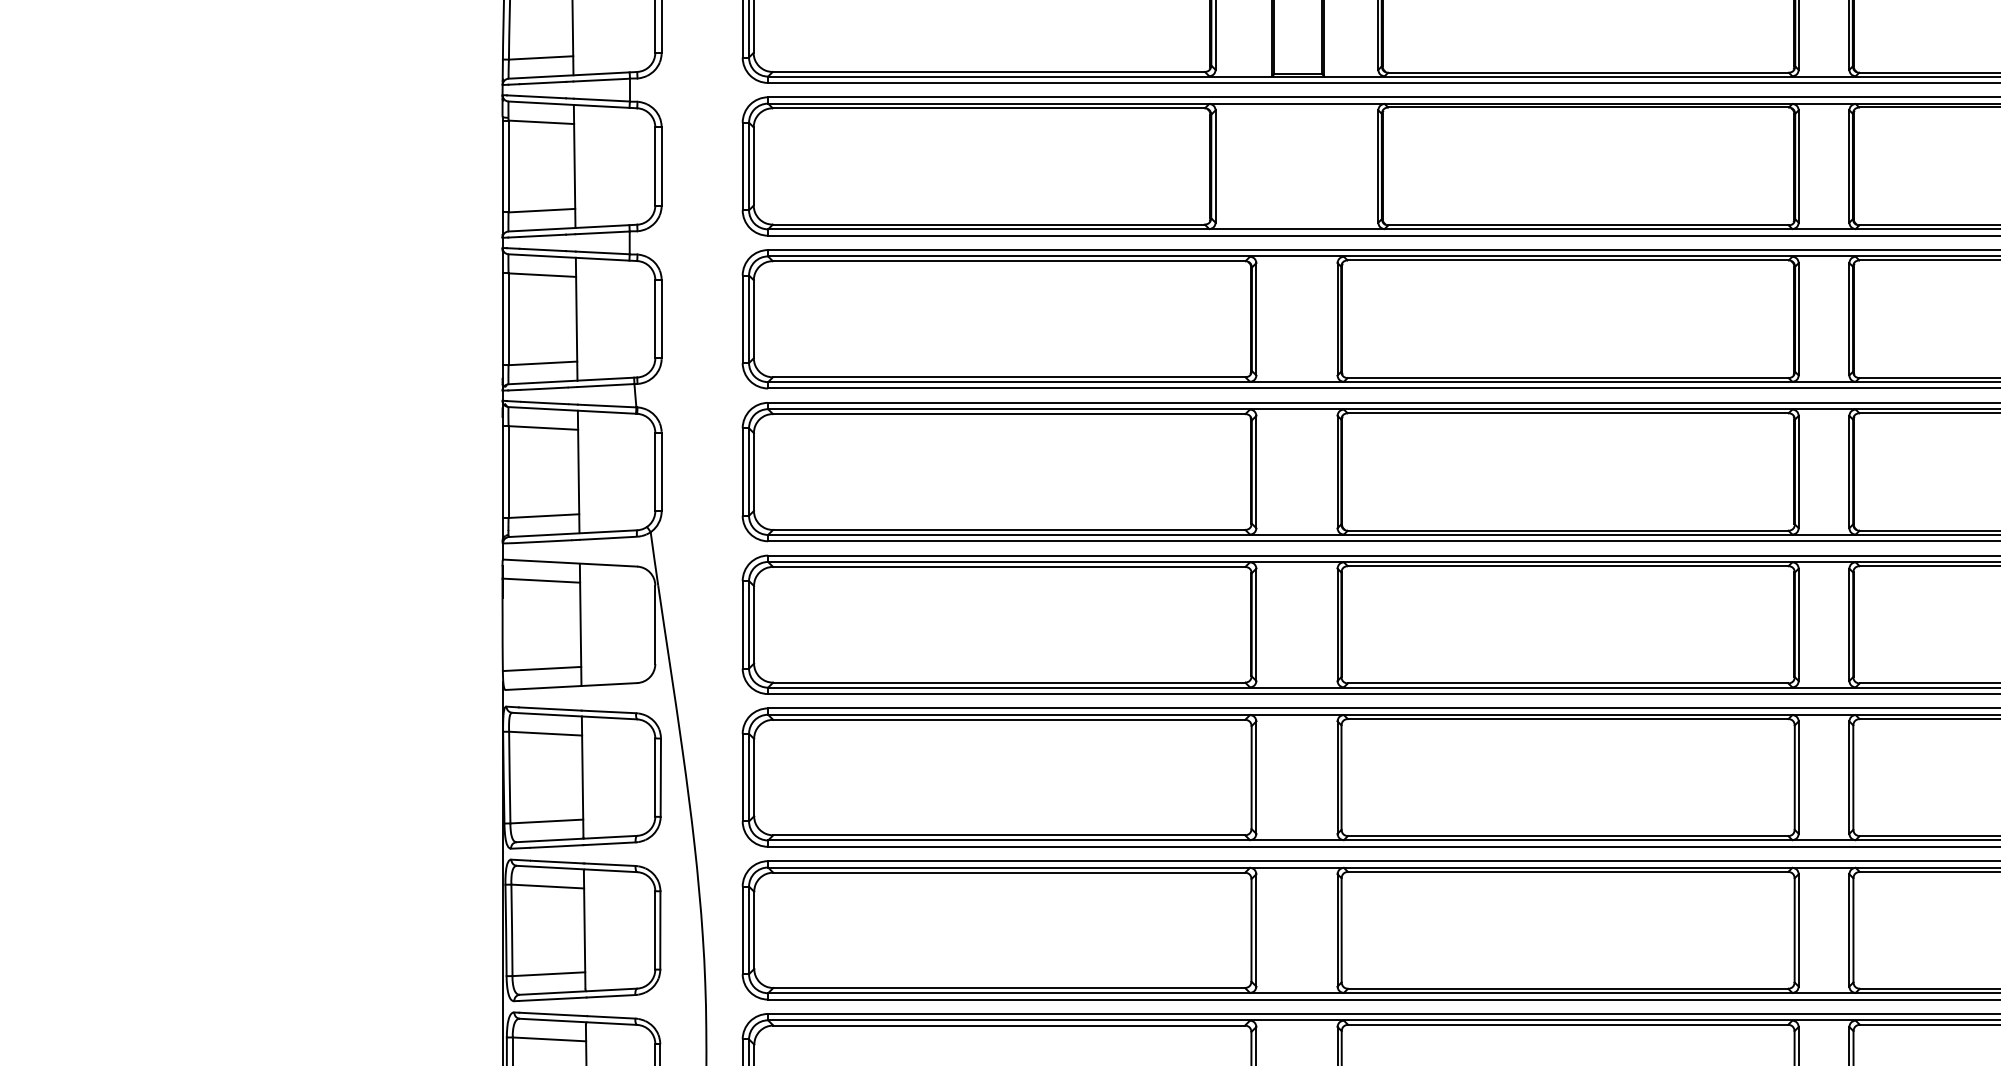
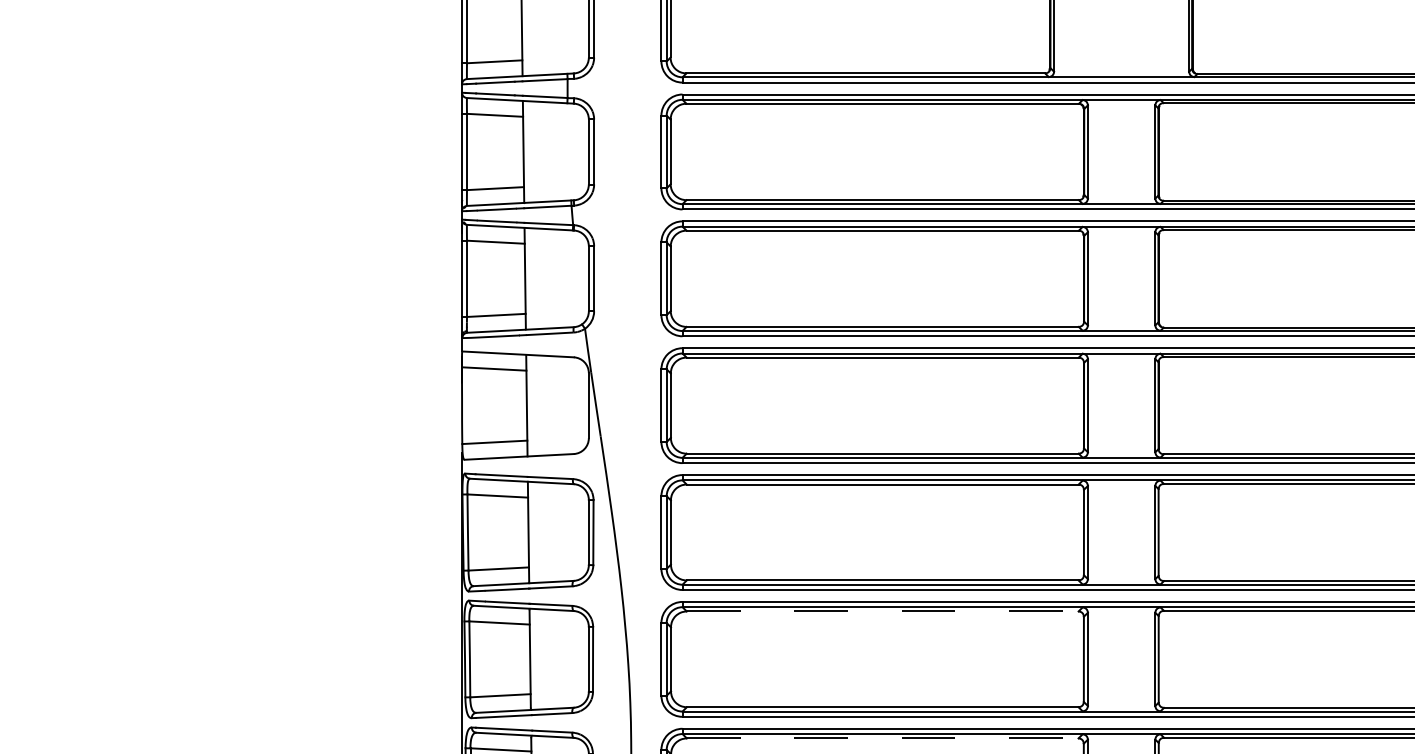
line: (1009, 872) -> (882, 611), solid -> dashed
line: (1009, 1025) -> (882, 738), solid -> dashed

